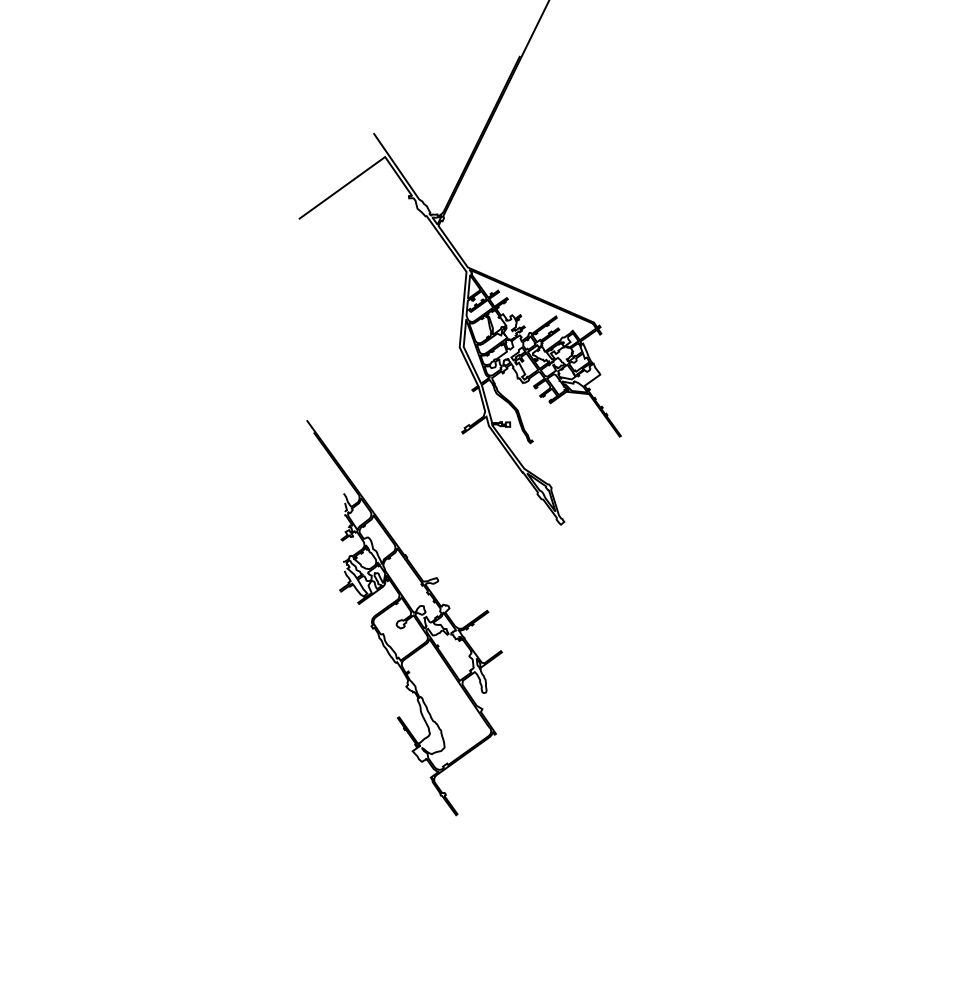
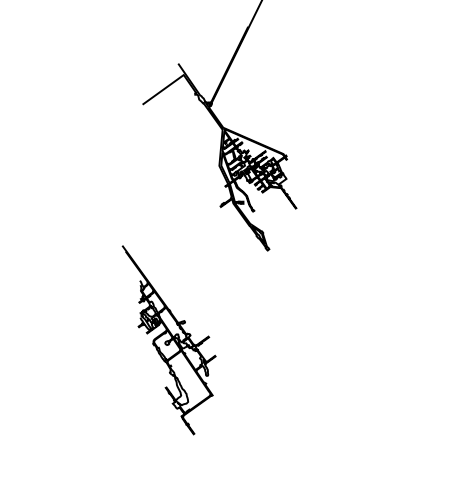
part: (403, 618) -> (168, 340), moved

